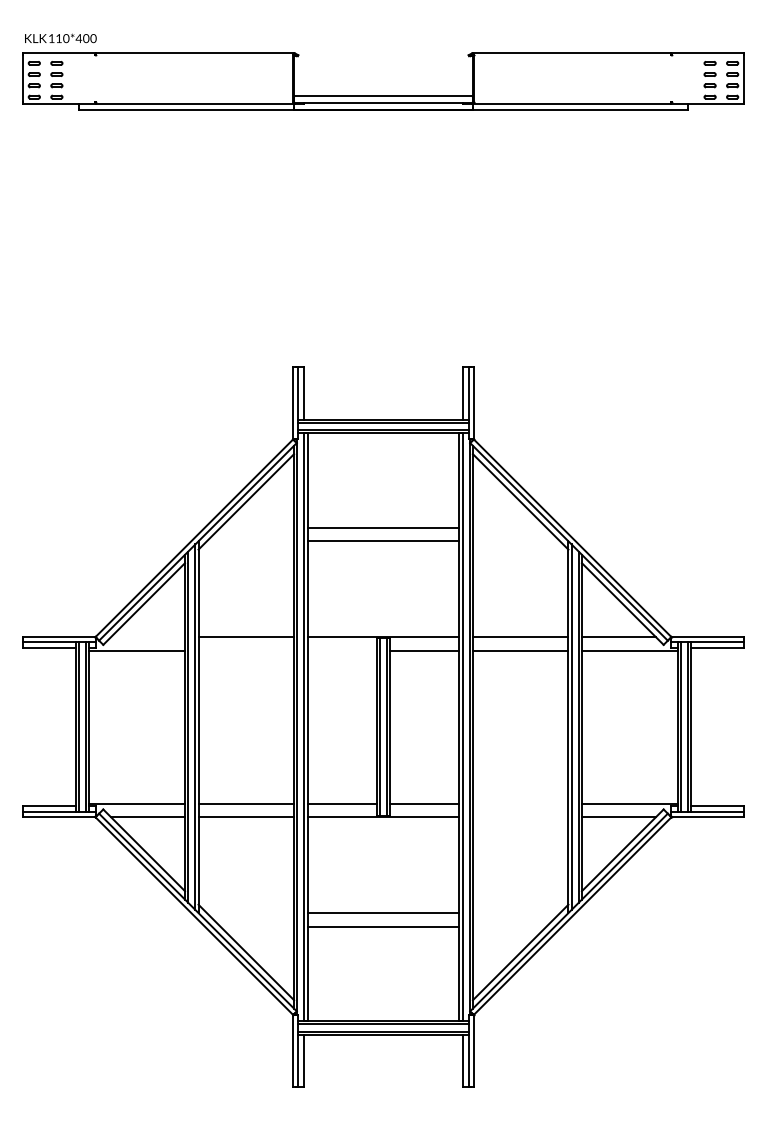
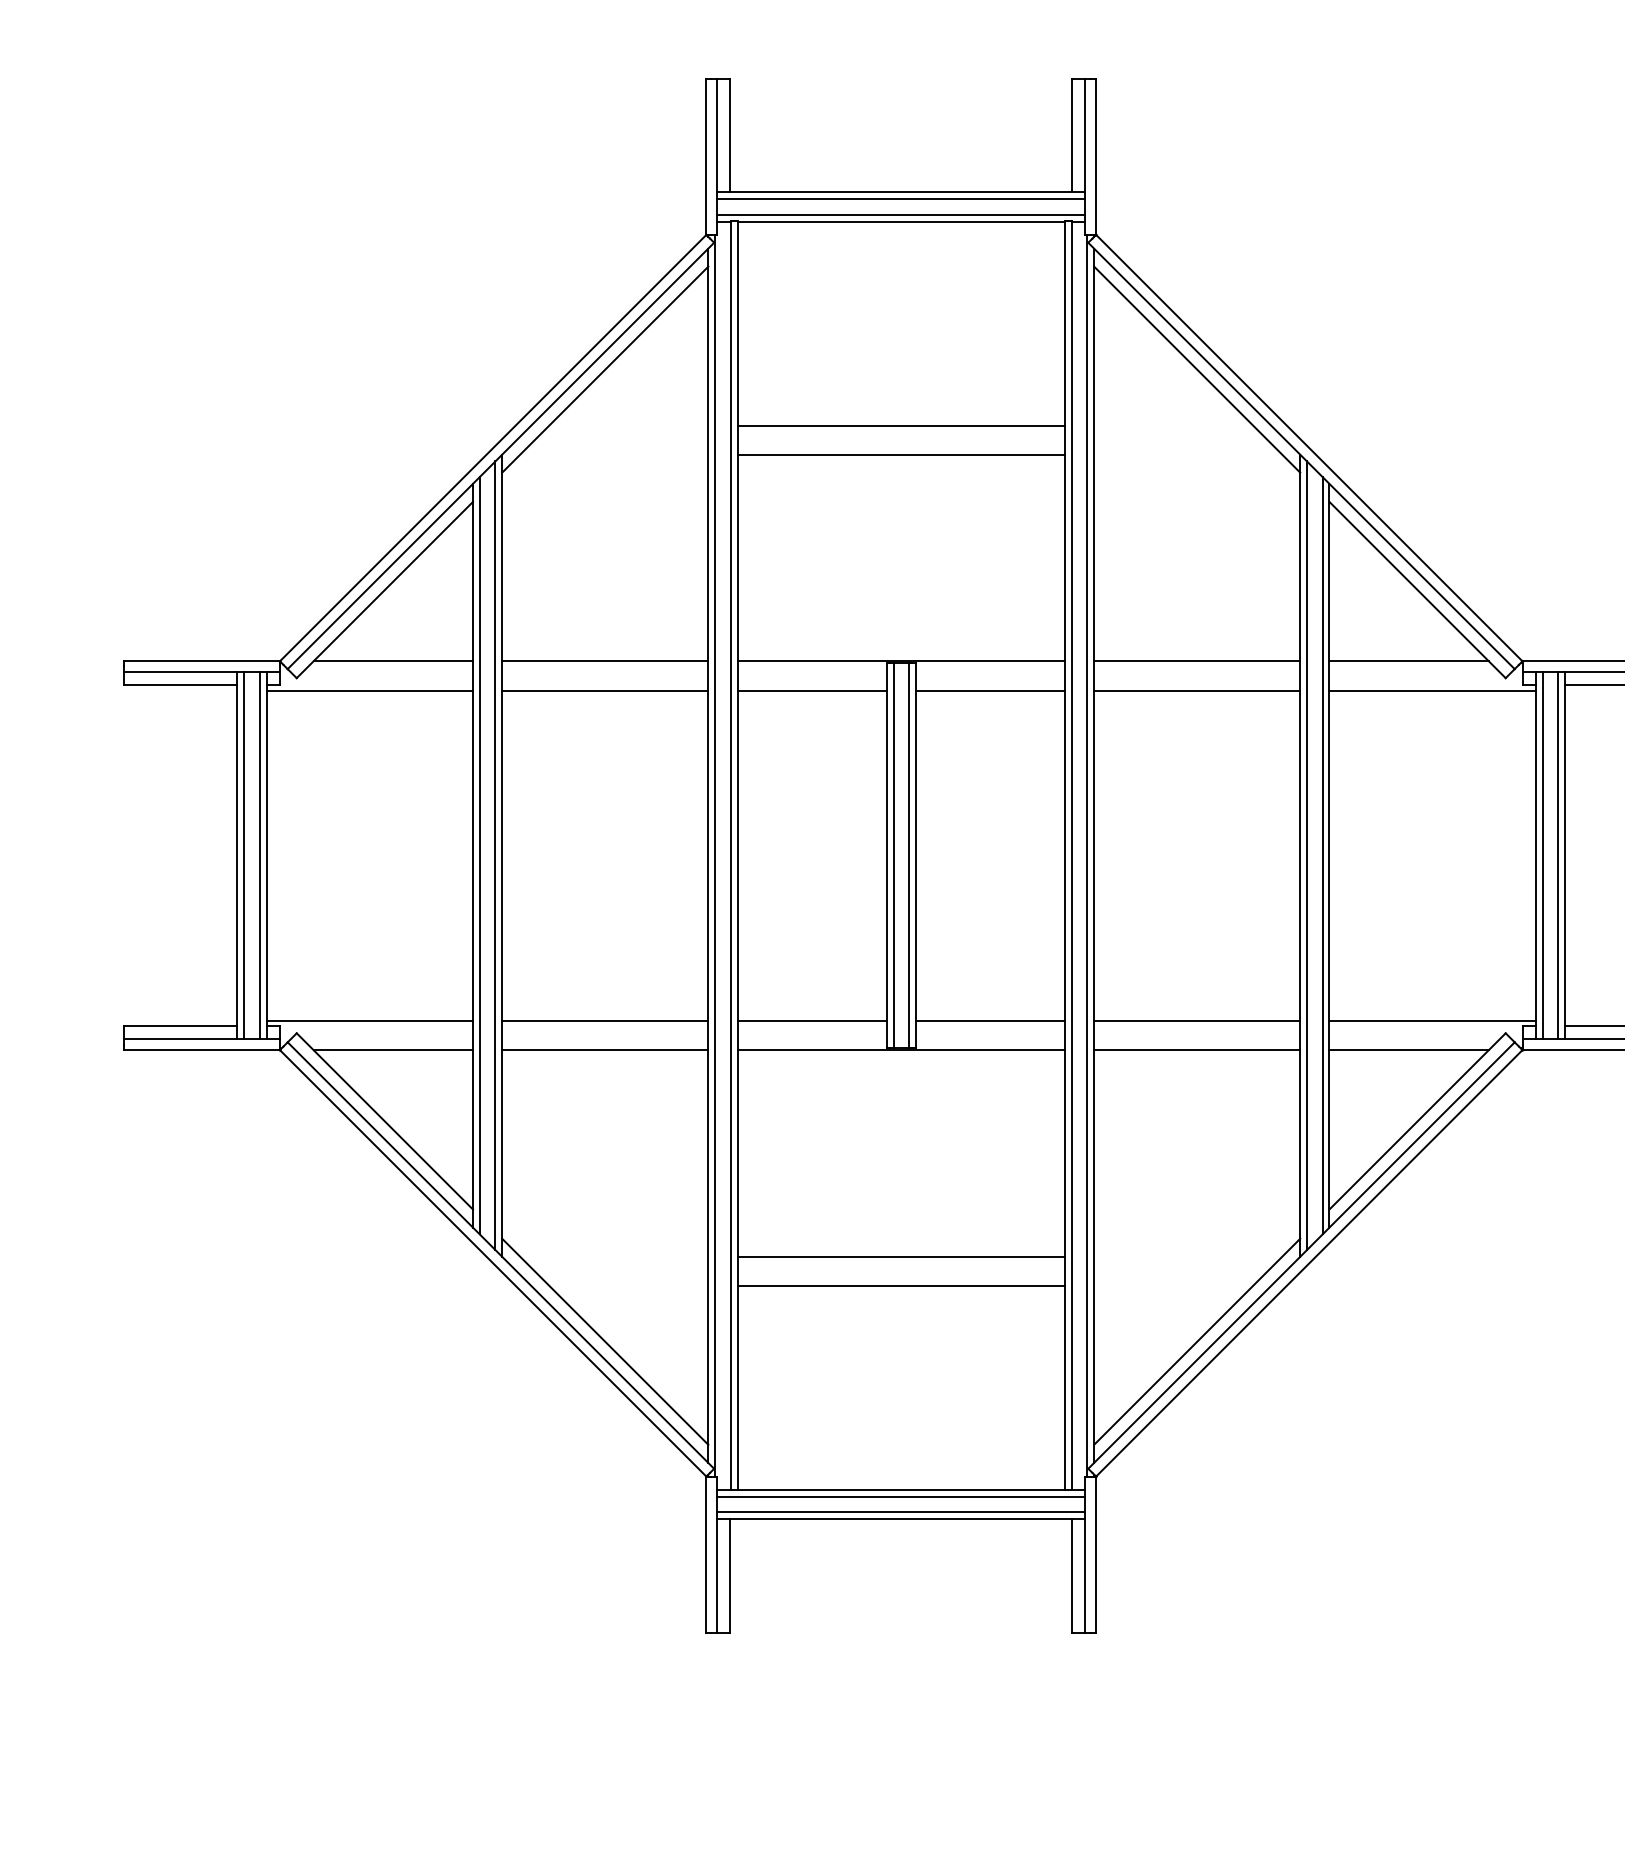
line: (148, 637) -> (394, 662), added
line: (246, 650) -> (605, 690), added
line: (341, 650) -> (810, 690), added
line: (520, 803) -> (1196, 1020), added
line: (520, 817) -> (1196, 1050), added

